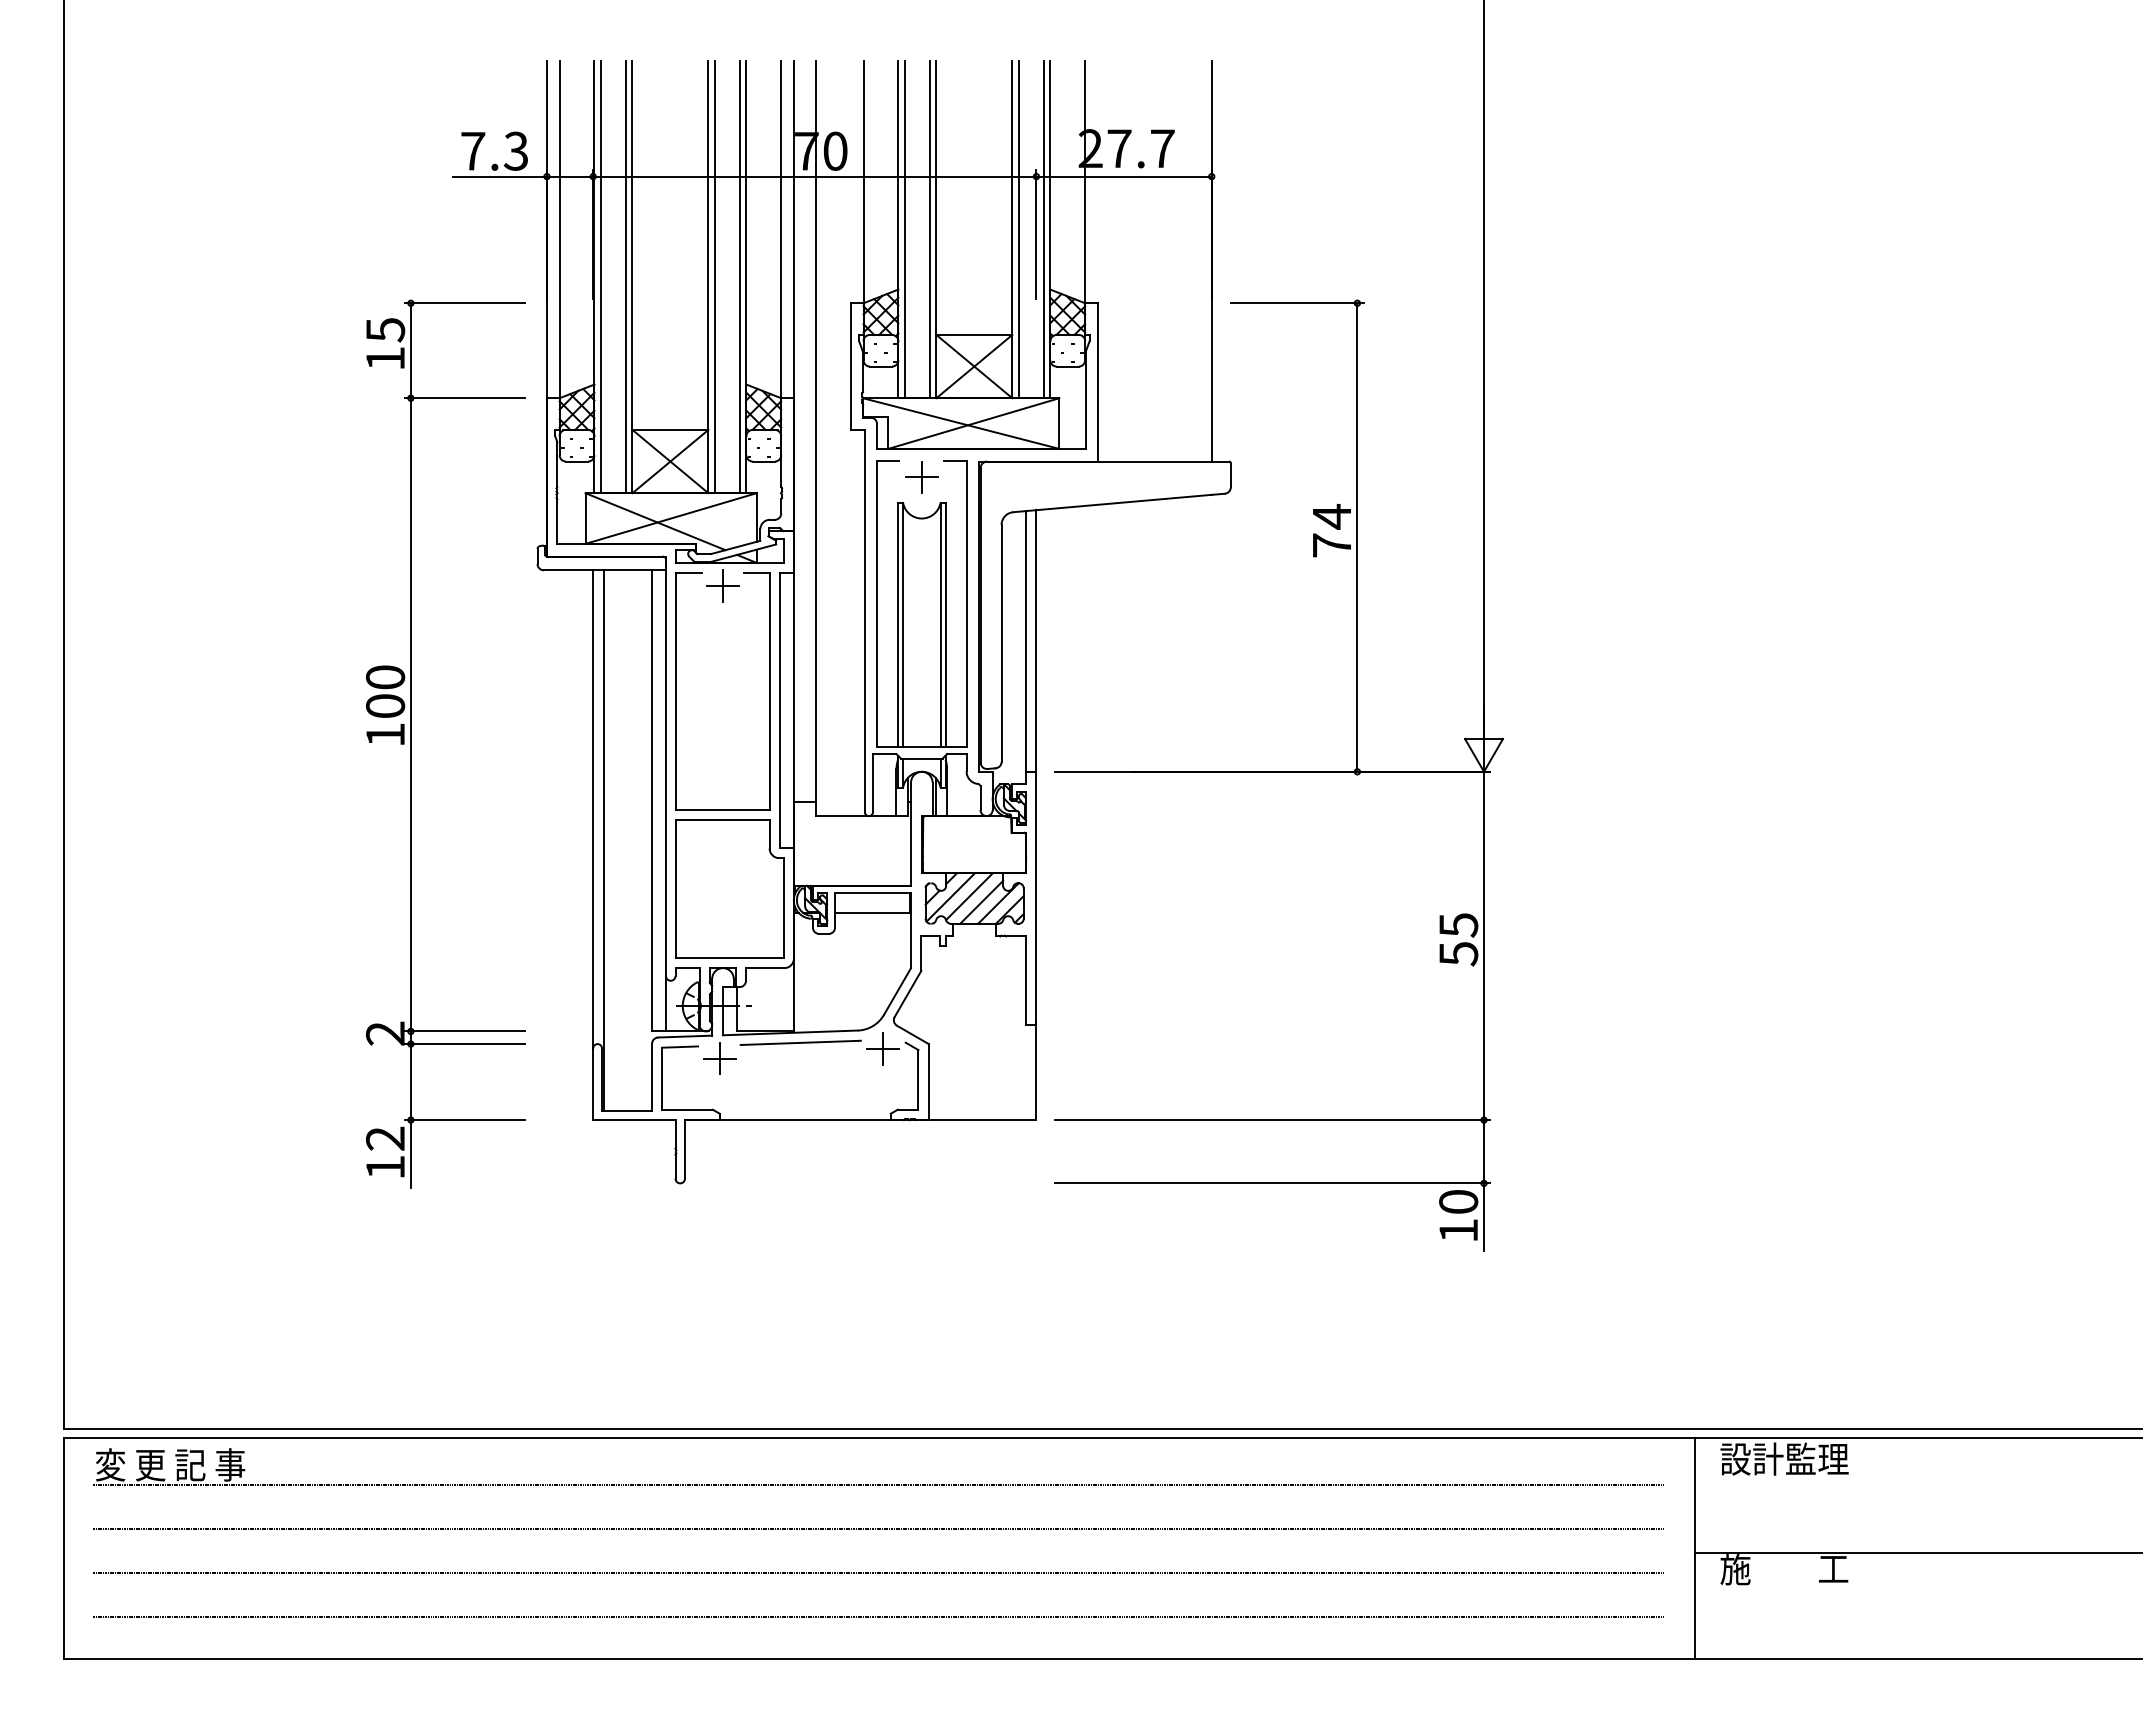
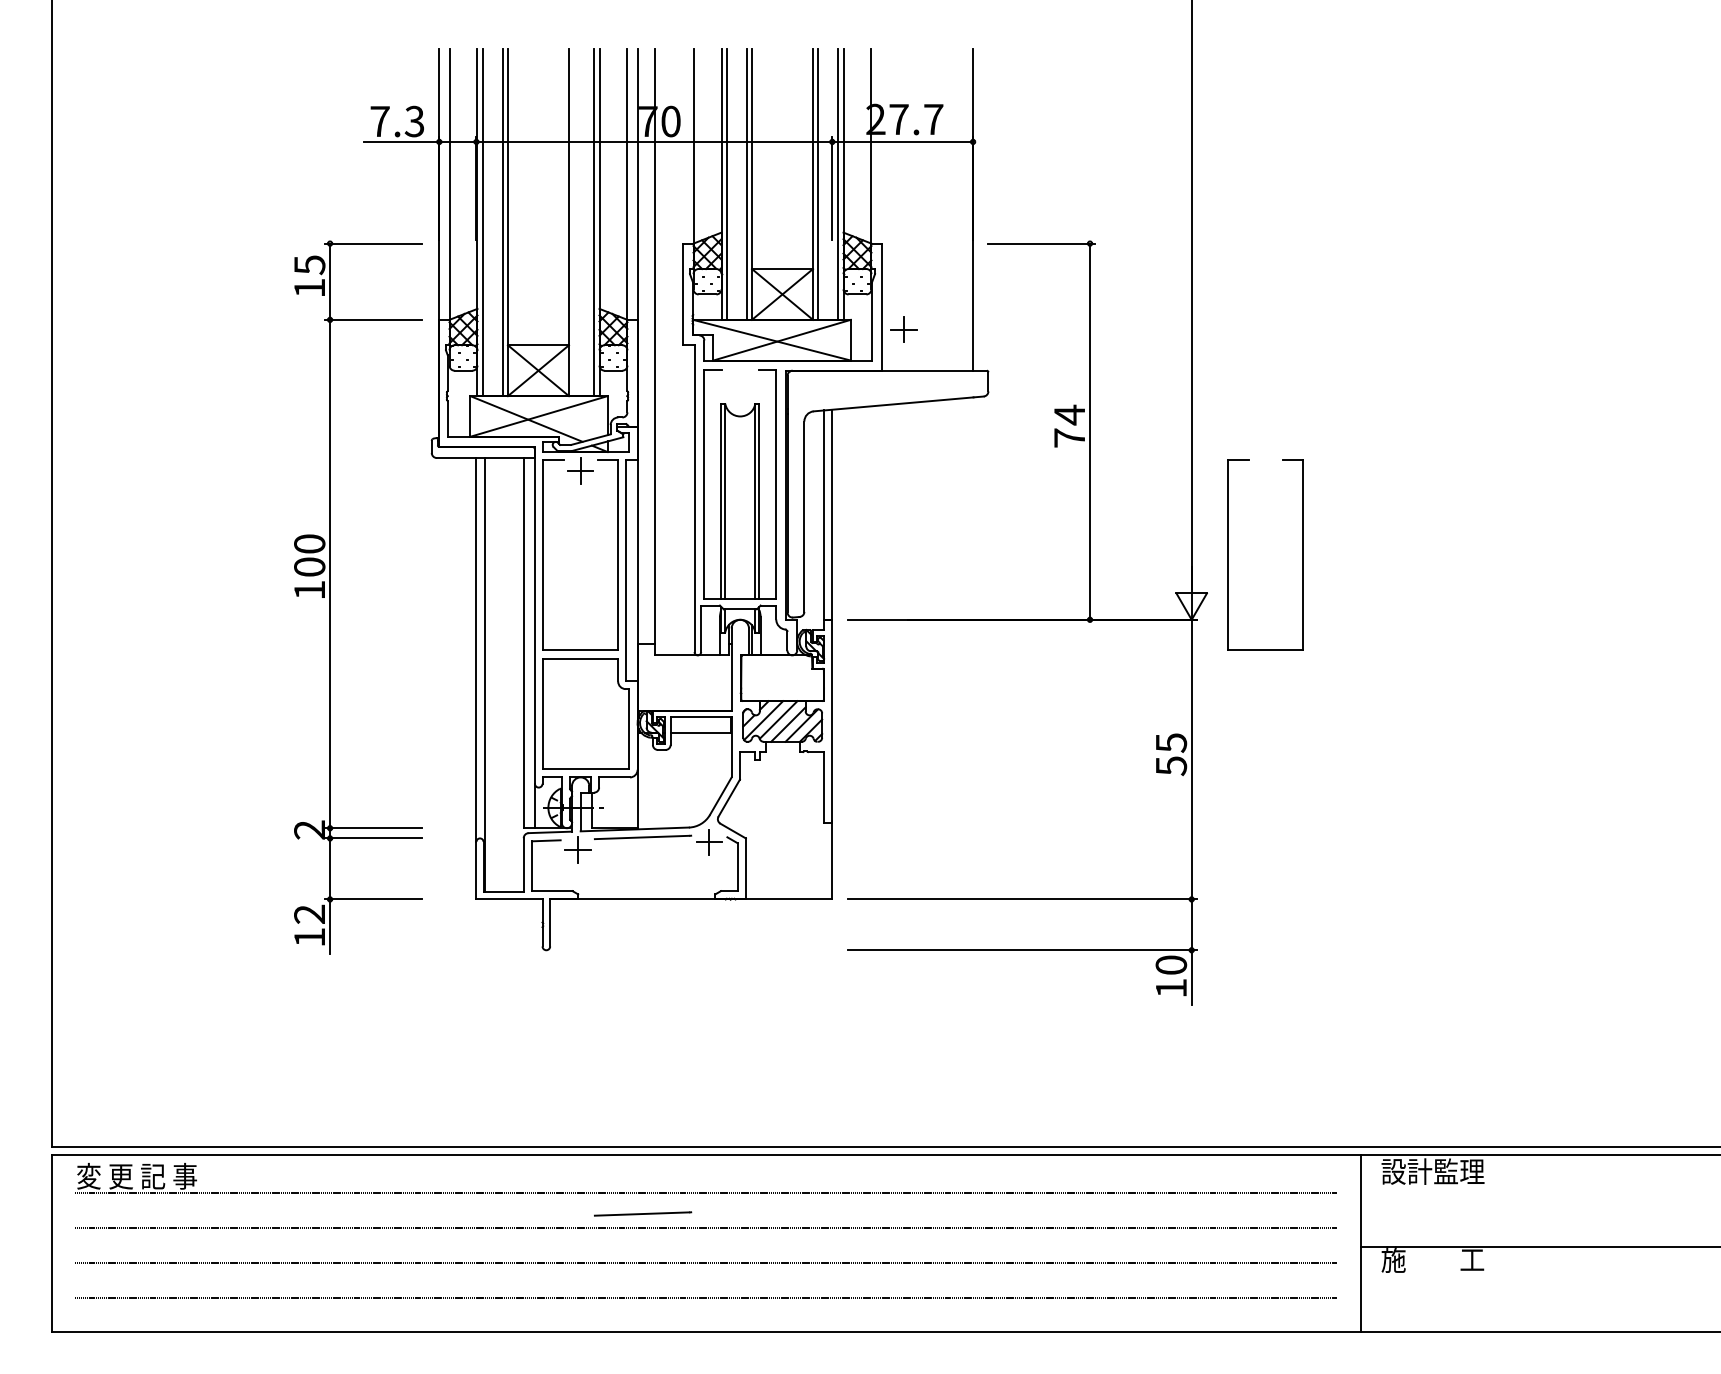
line: (714, 277) -> (573, 222), removed
part: (921, 477) -> (903, 329), moved
part: (1529, 691) -> (1228, 555), added
line: (800, 1511) -> (642, 1213), added

